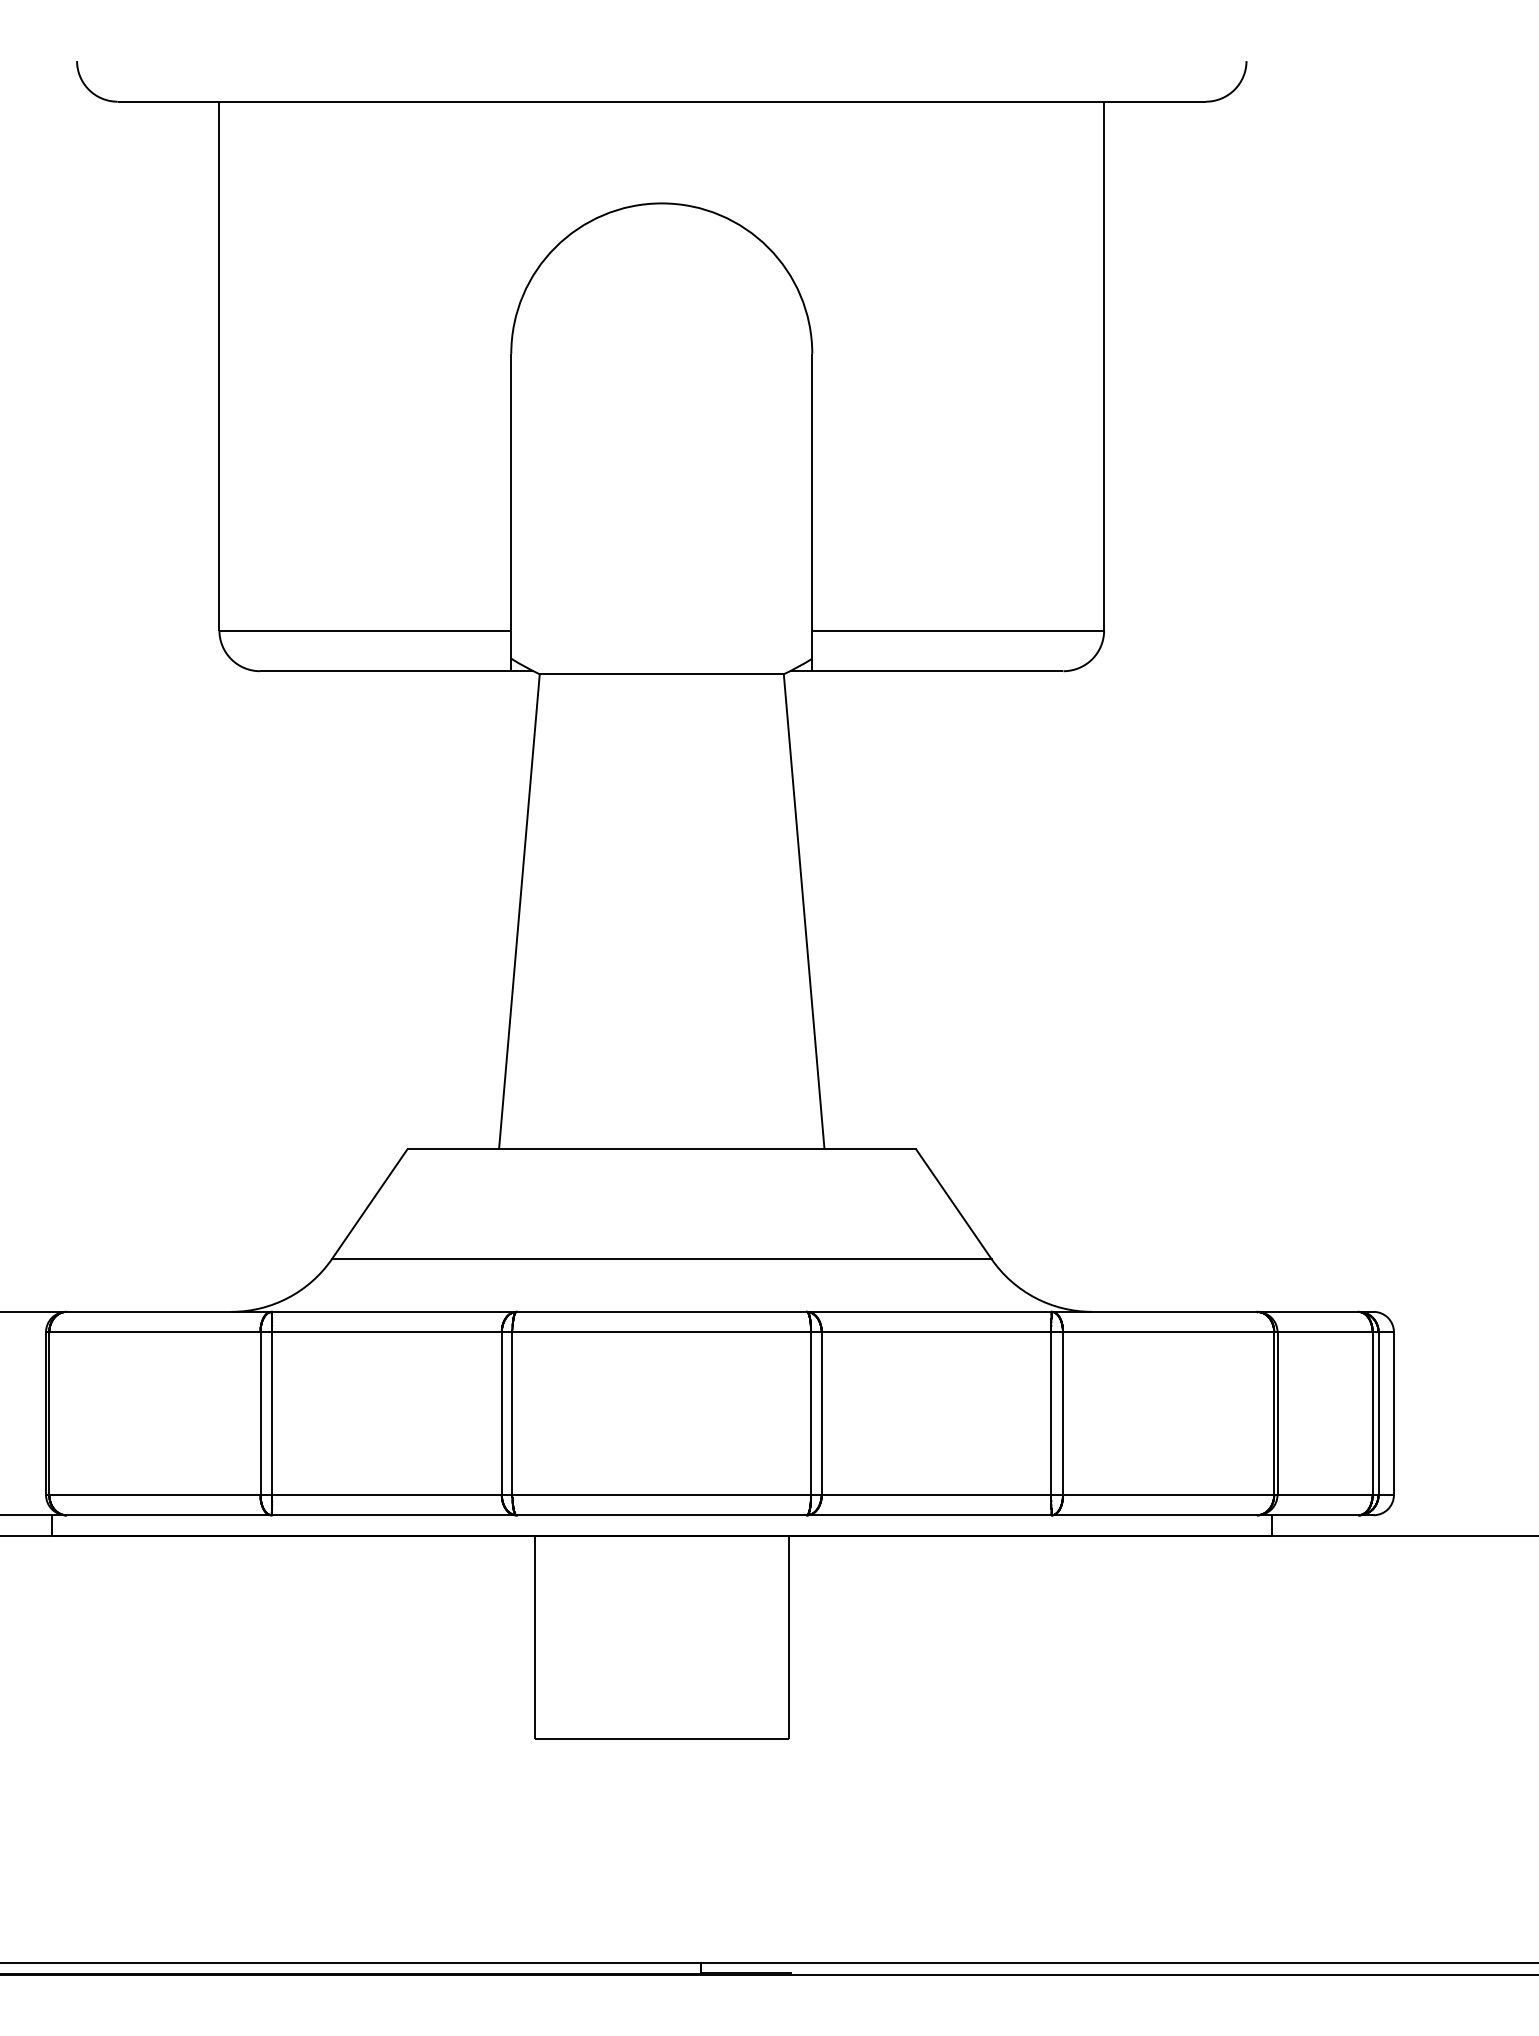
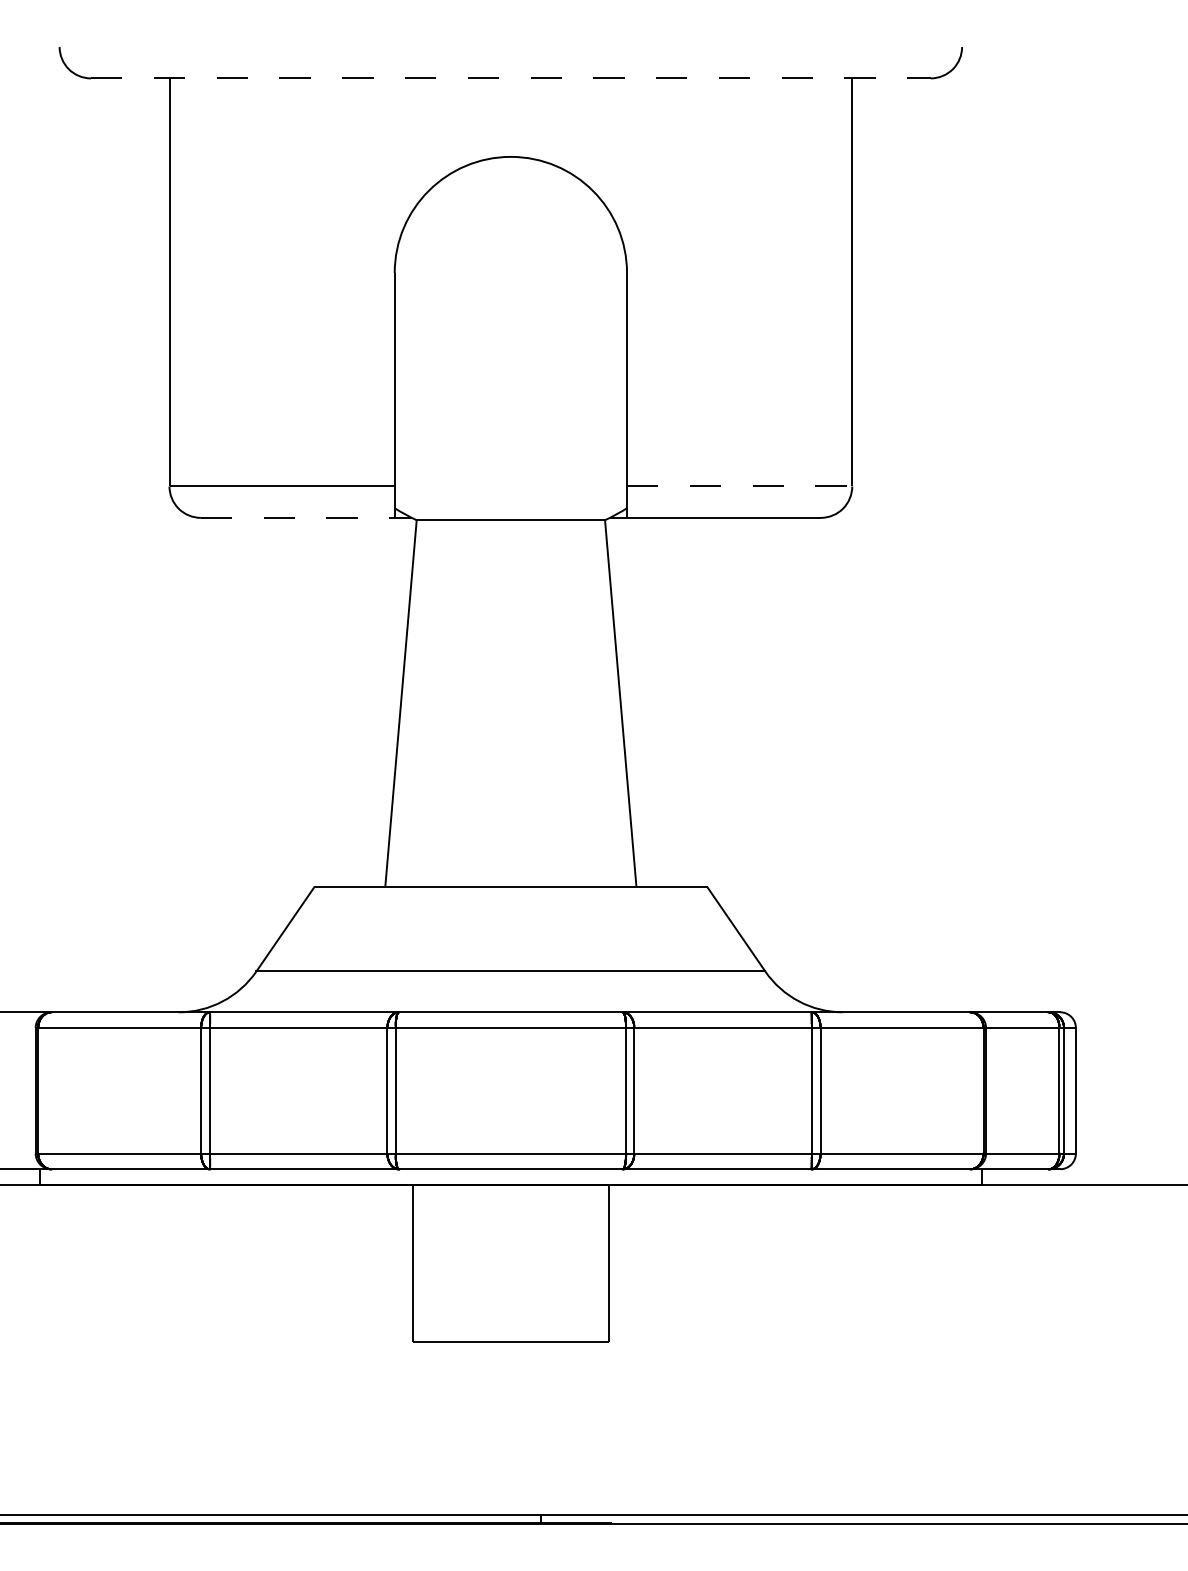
line: (662, 101) -> (511, 78), solid -> dashed
line: (958, 630) -> (739, 486), solid -> dashed
line: (396, 671) -> (306, 518), solid -> dashed

